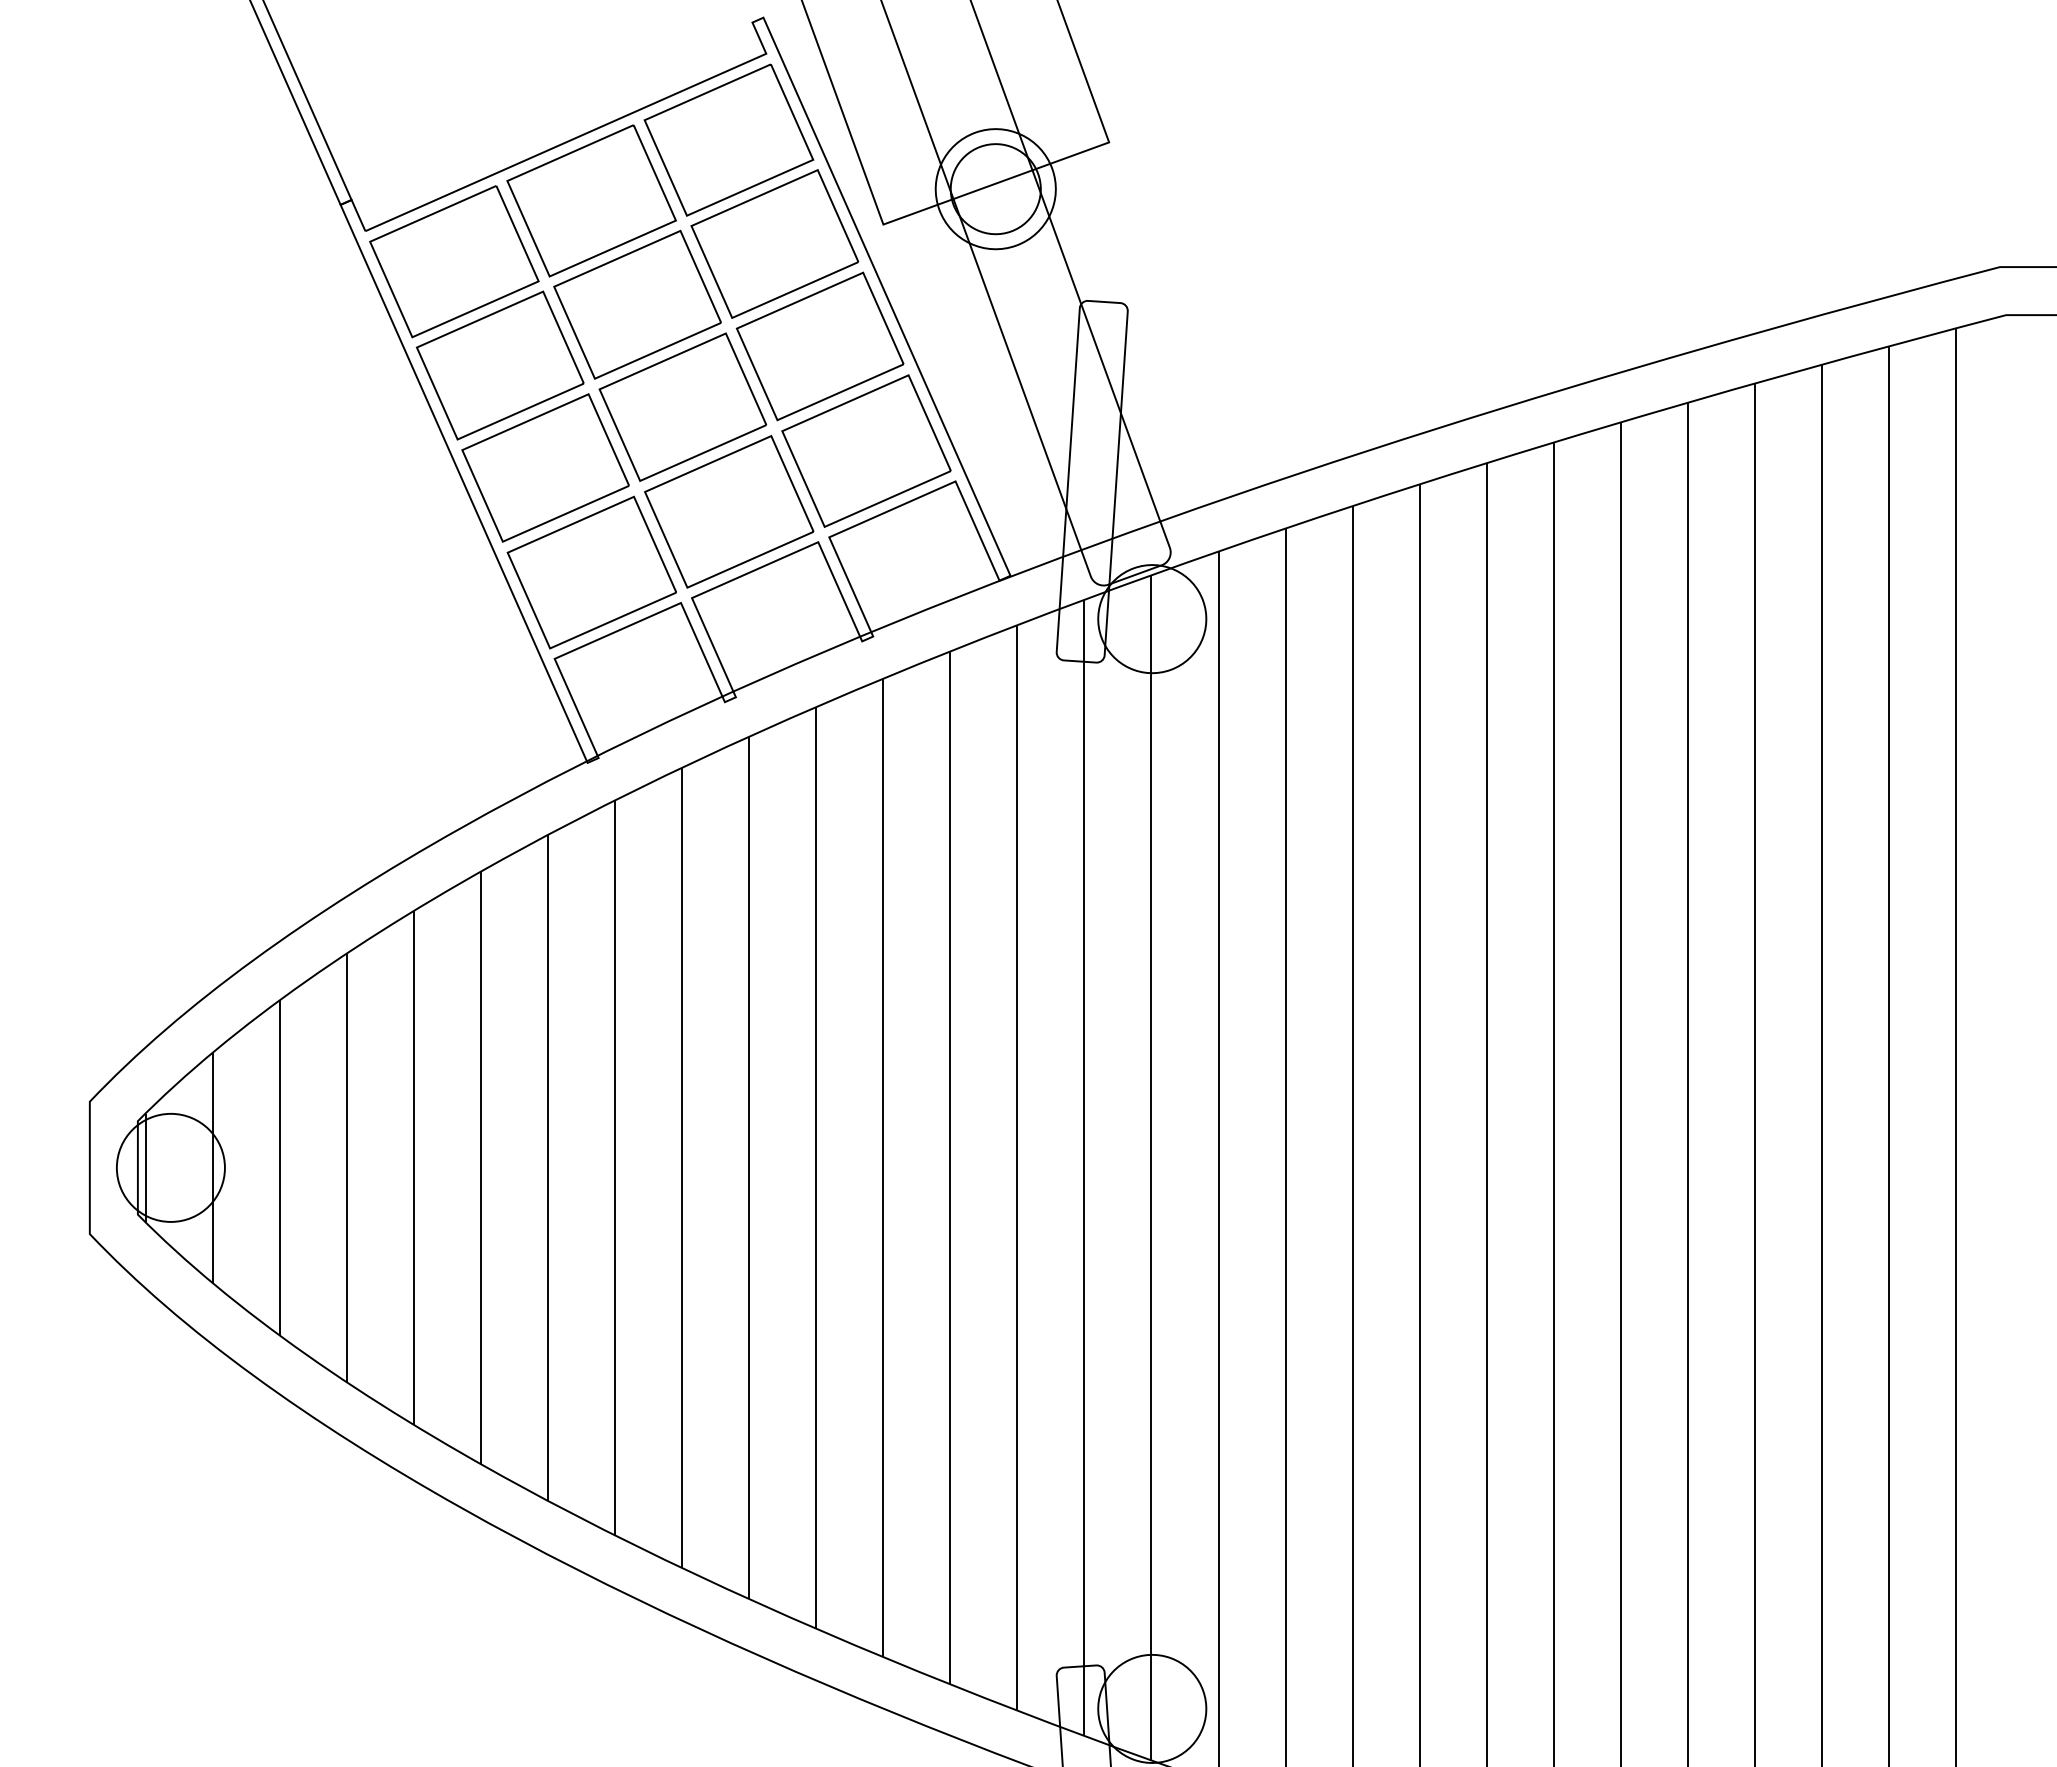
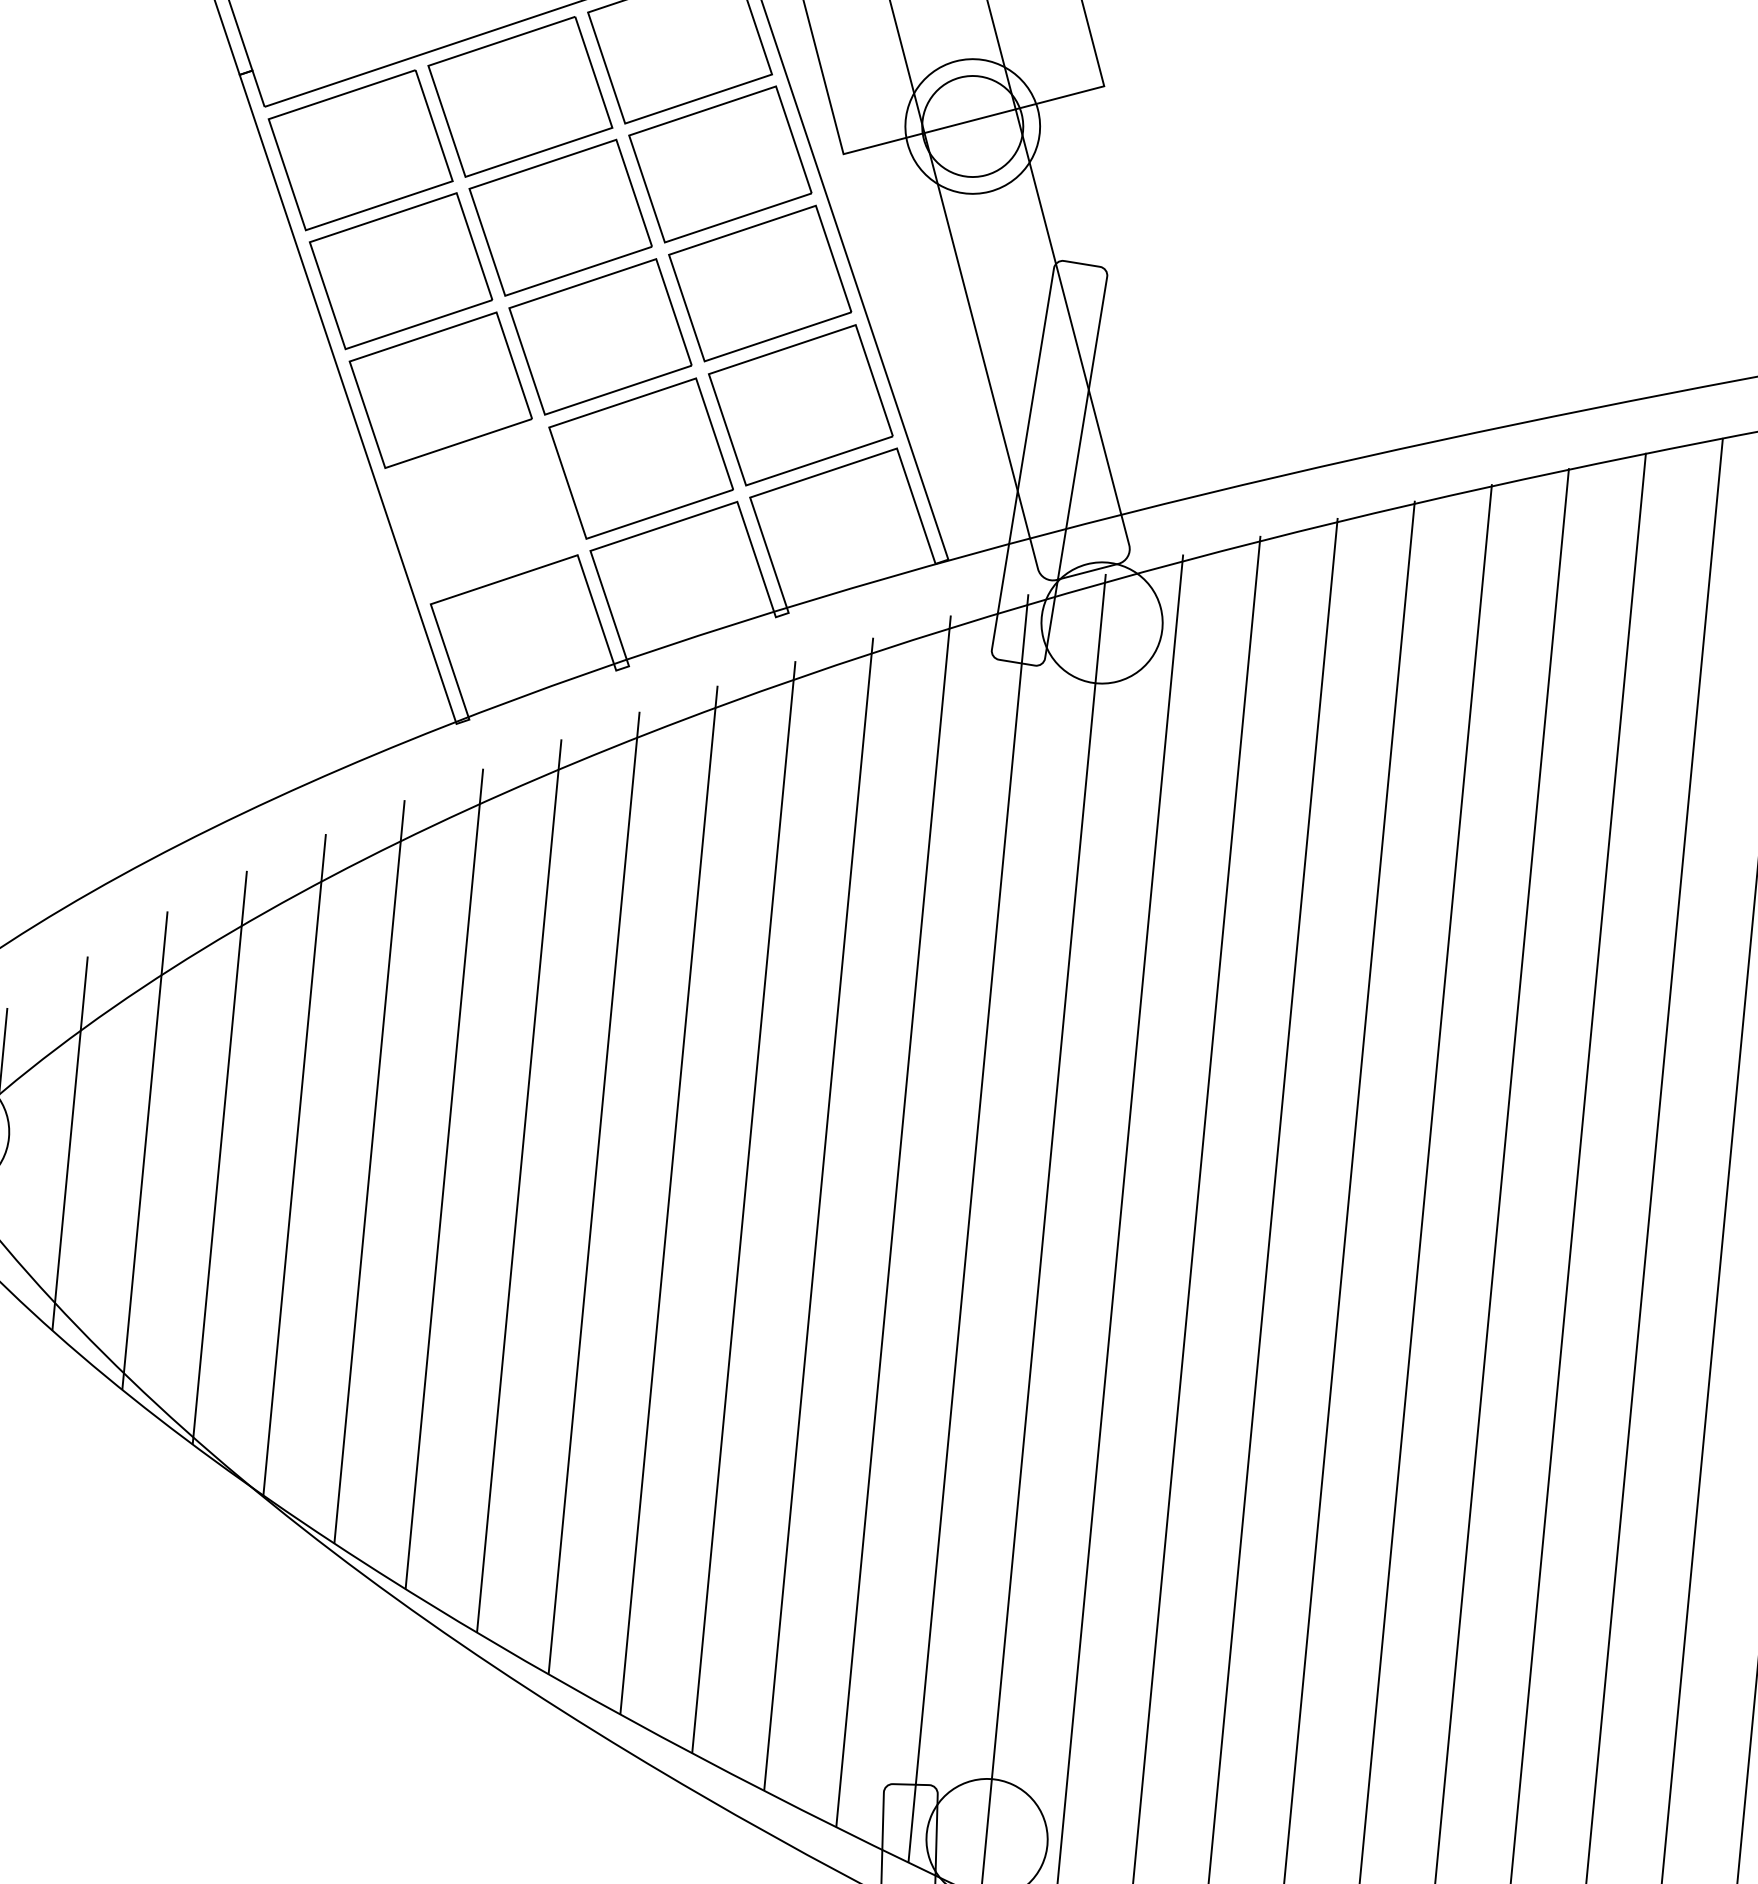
part: (591, 572) -> (480, 511), removed

